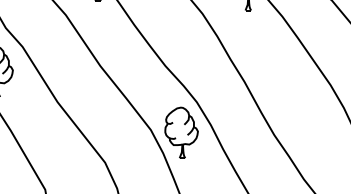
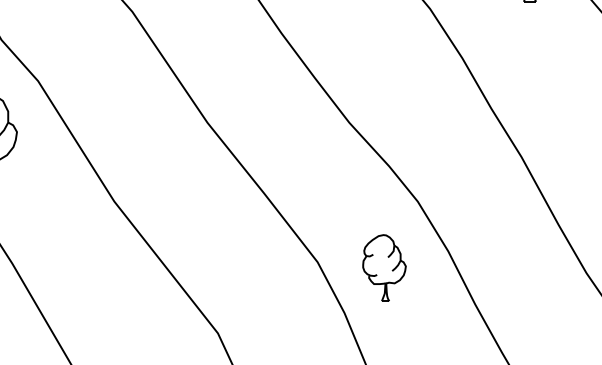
part: (181, 132) -> (384, 267), size x0.6

